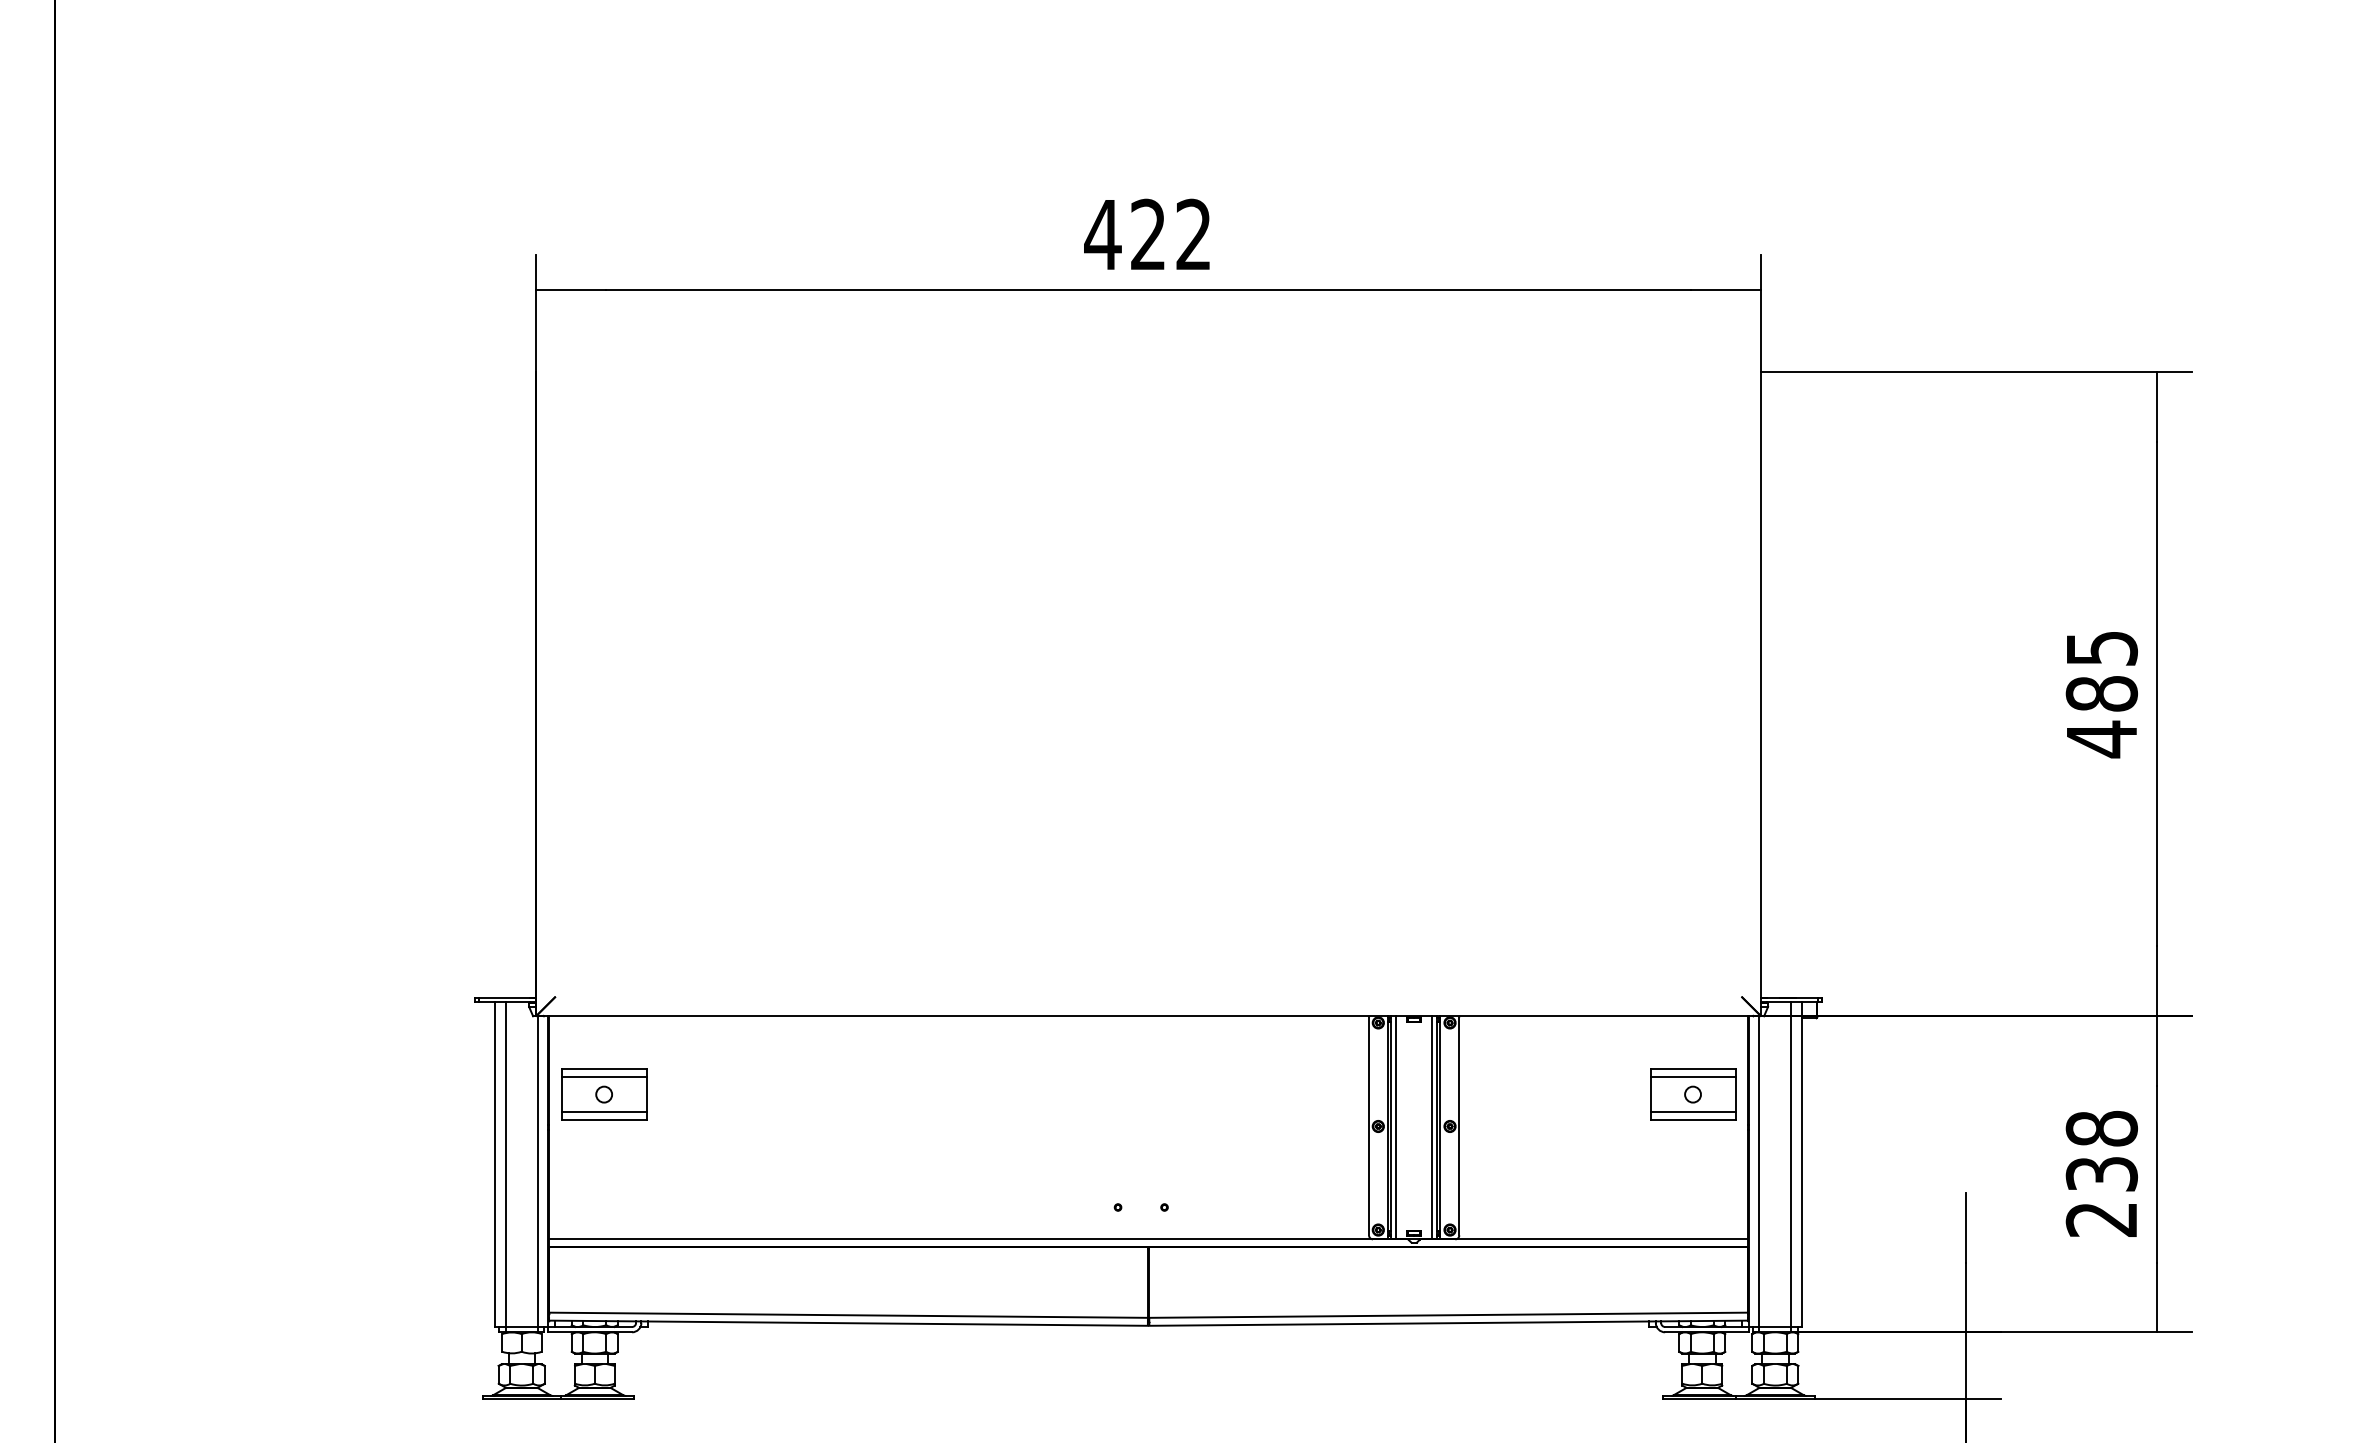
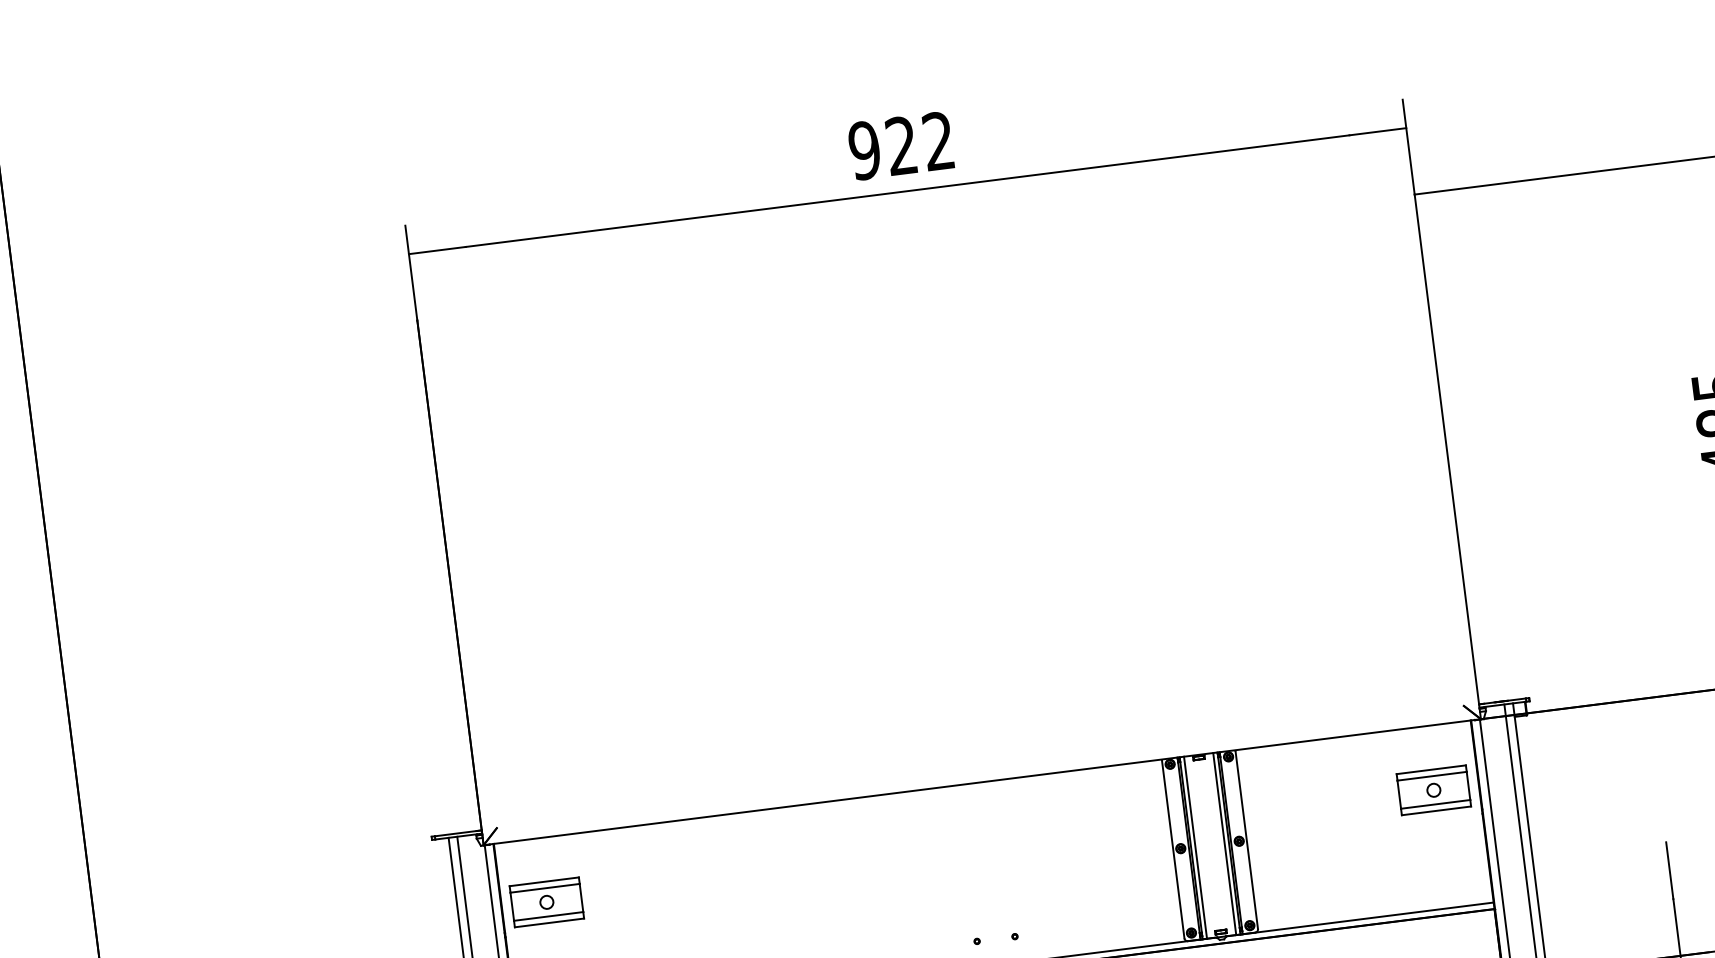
text: (1102, 234) -> (864, 150), 422 -> 922

